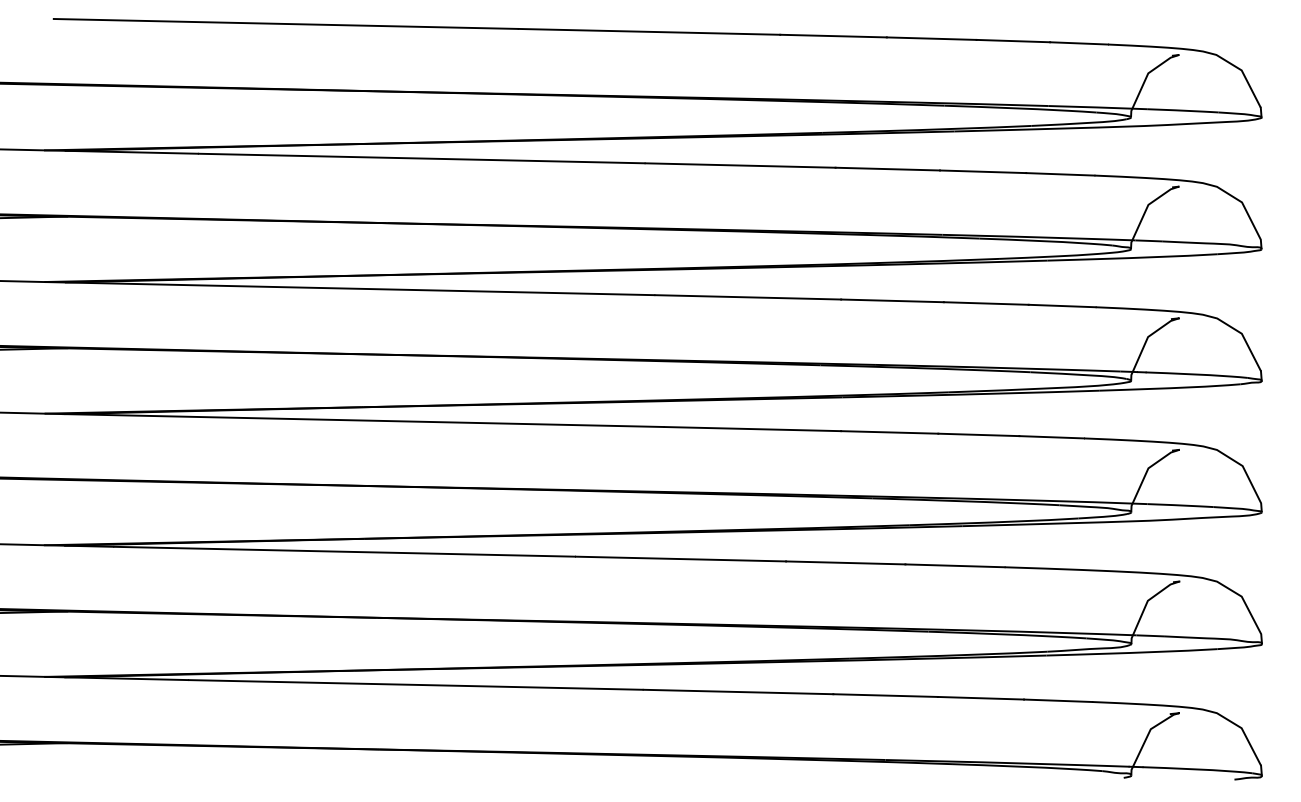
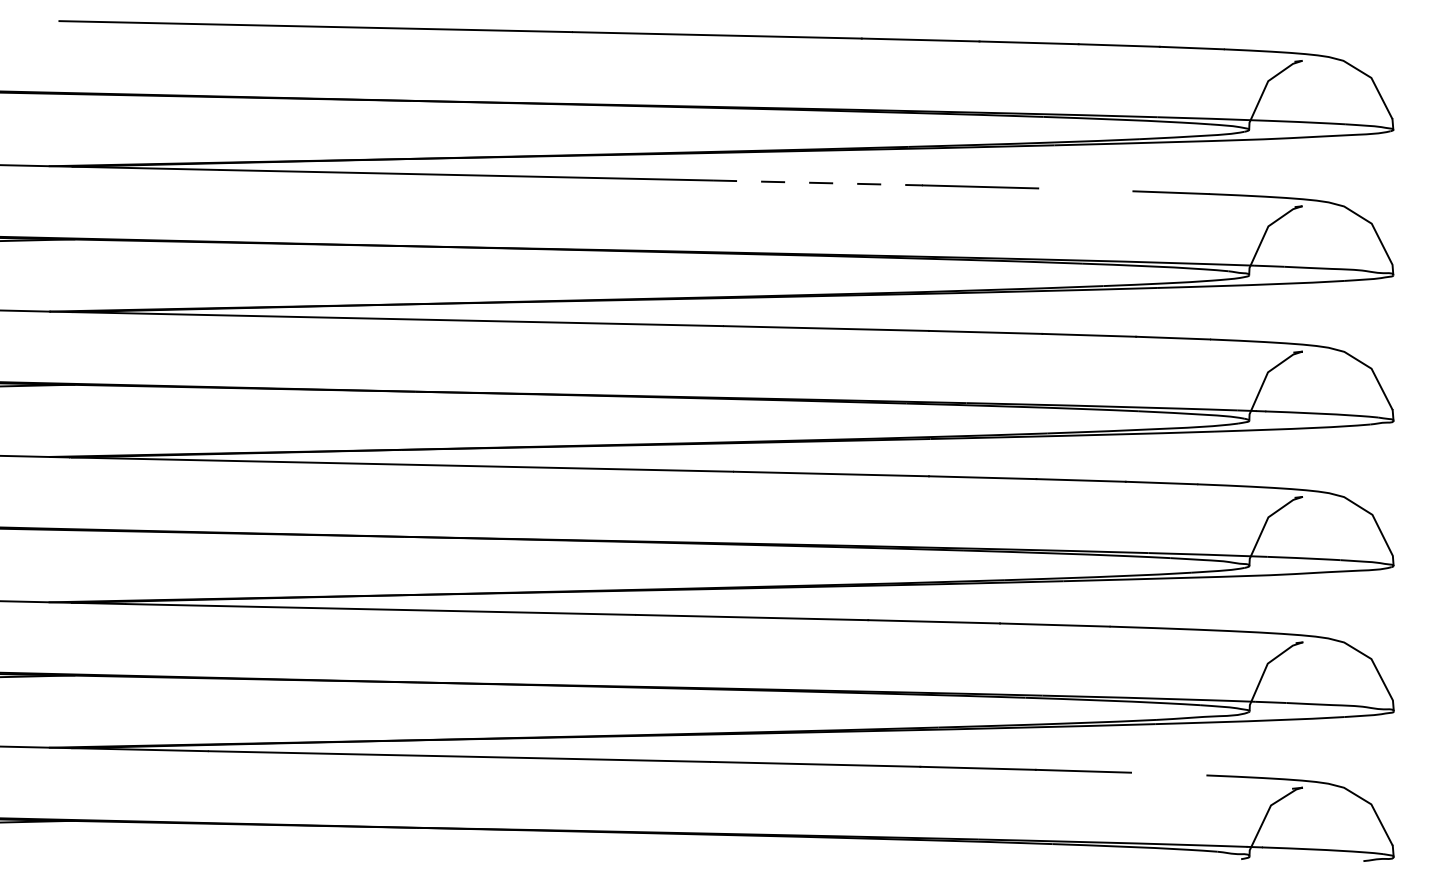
line: (740, 165) -> (817, 182), solid -> dashed
line: (982, 171) -> (1085, 189), removed
line: (1057, 700) -> (1168, 773), removed

